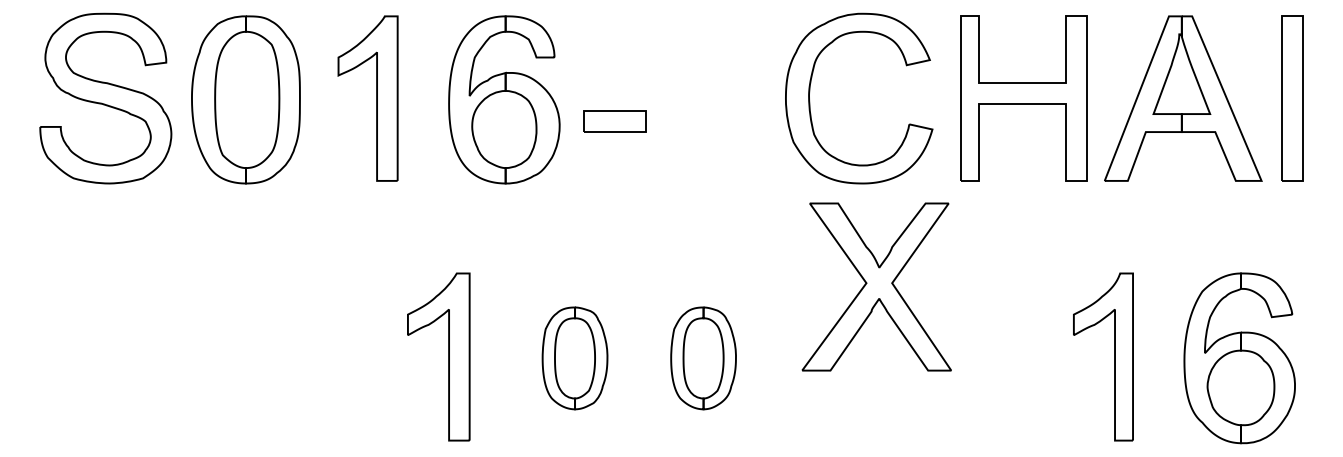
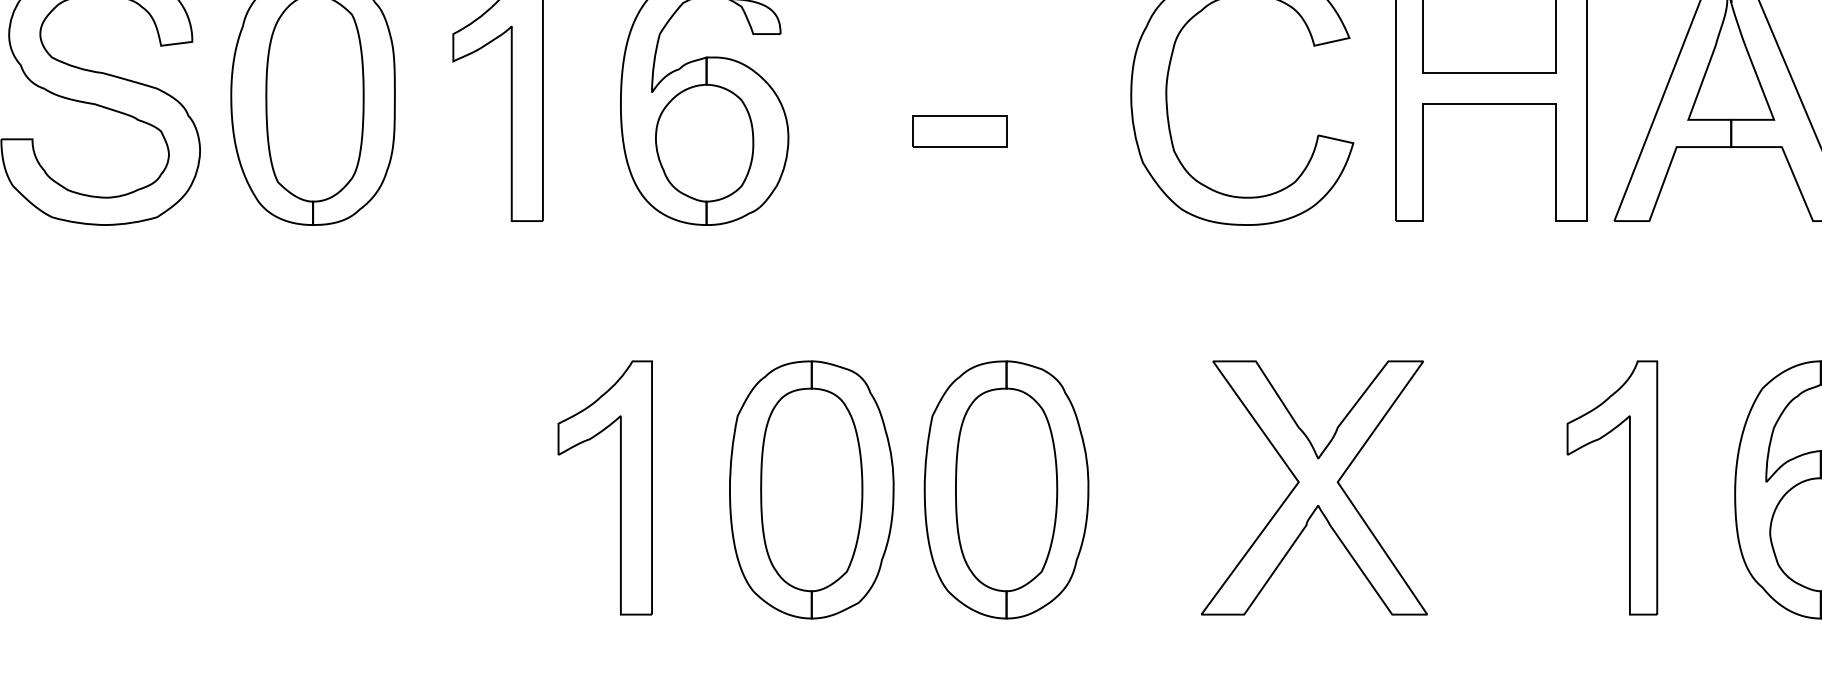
part: (614, 121) -> (959, 131), moved
part: (876, 286) -> (1313, 487), moved
part: (574, 358) -> (810, 490), size x1.67
part: (703, 358) -> (1006, 490), size x1.67

